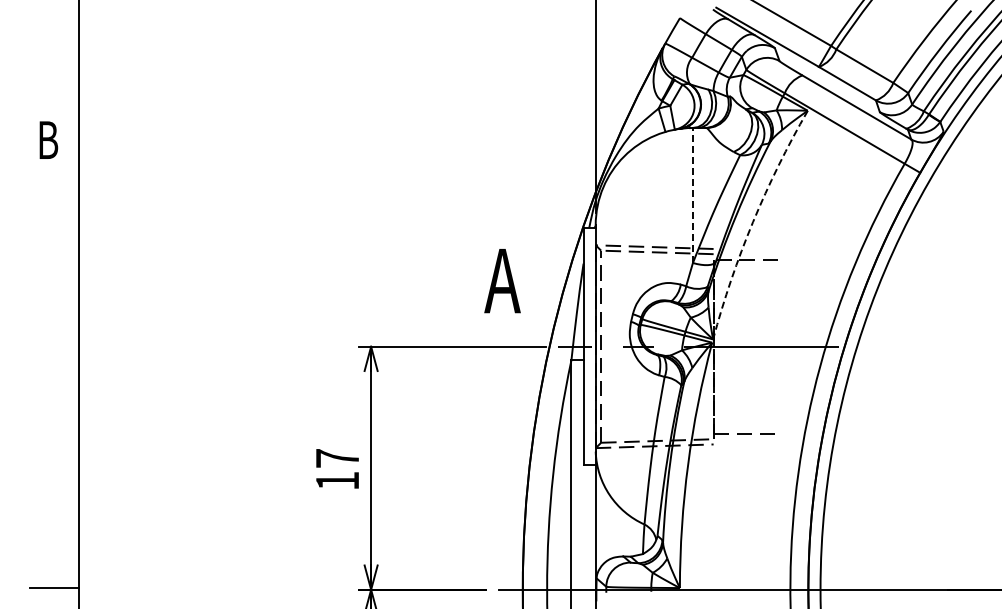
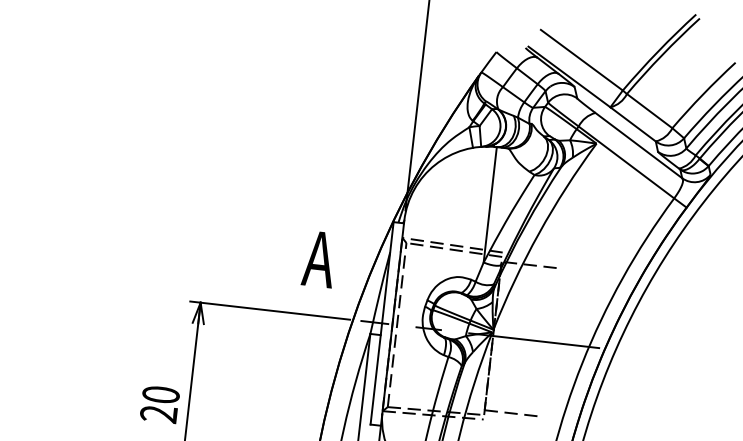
line: (692, 195) -> (489, 204), dashed -> solid
arc: (753, 222) -> (539, 233), dashed -> solid
text: (337, 469) -> (159, 404), 17 -> 20

